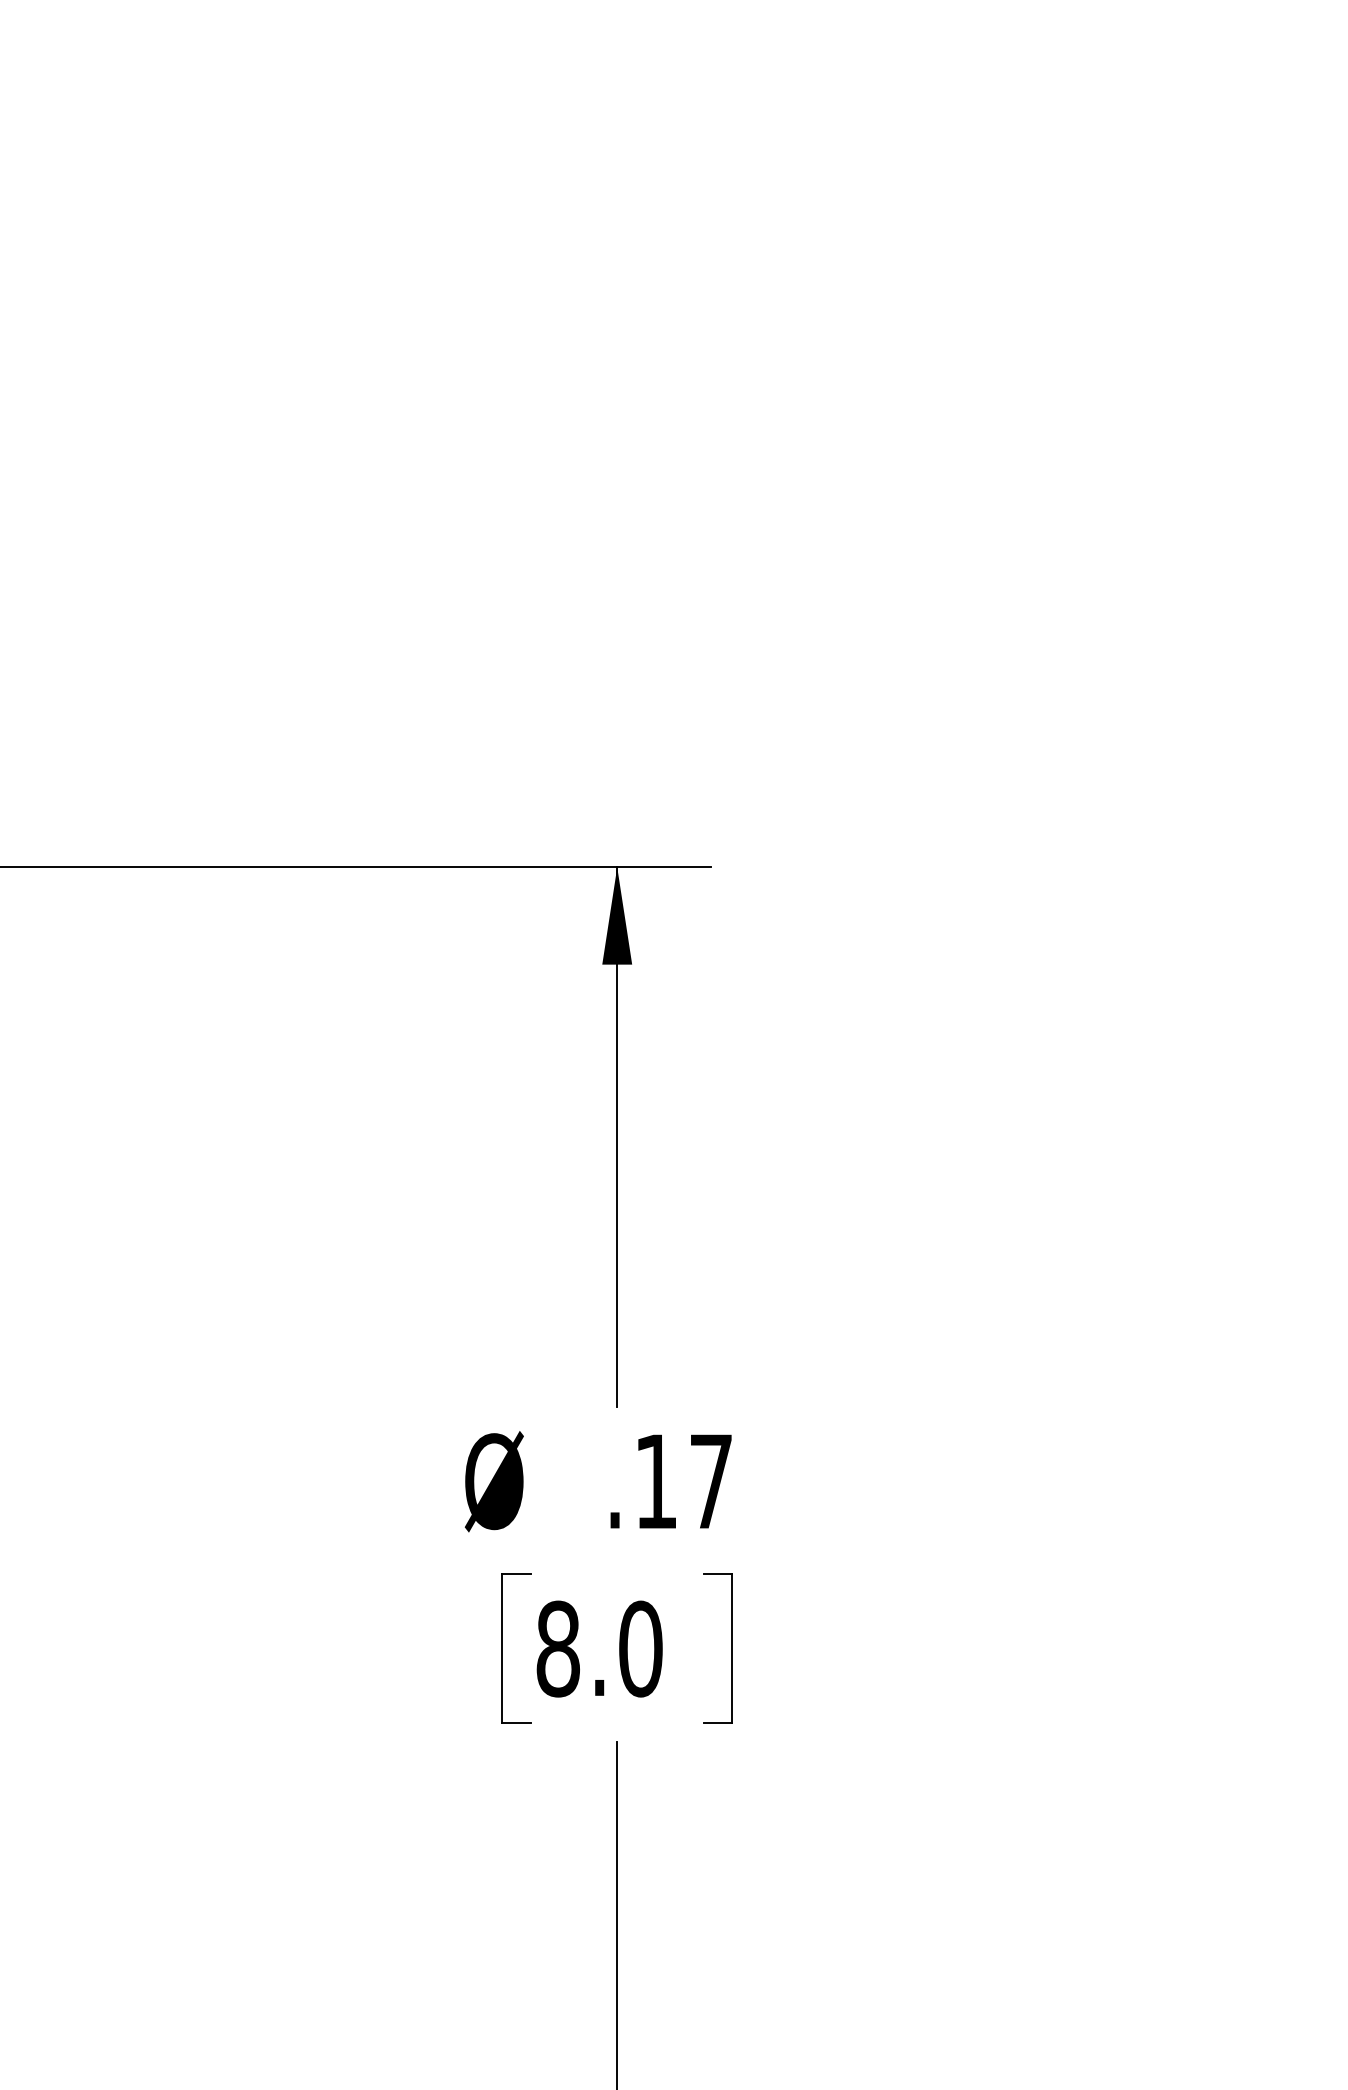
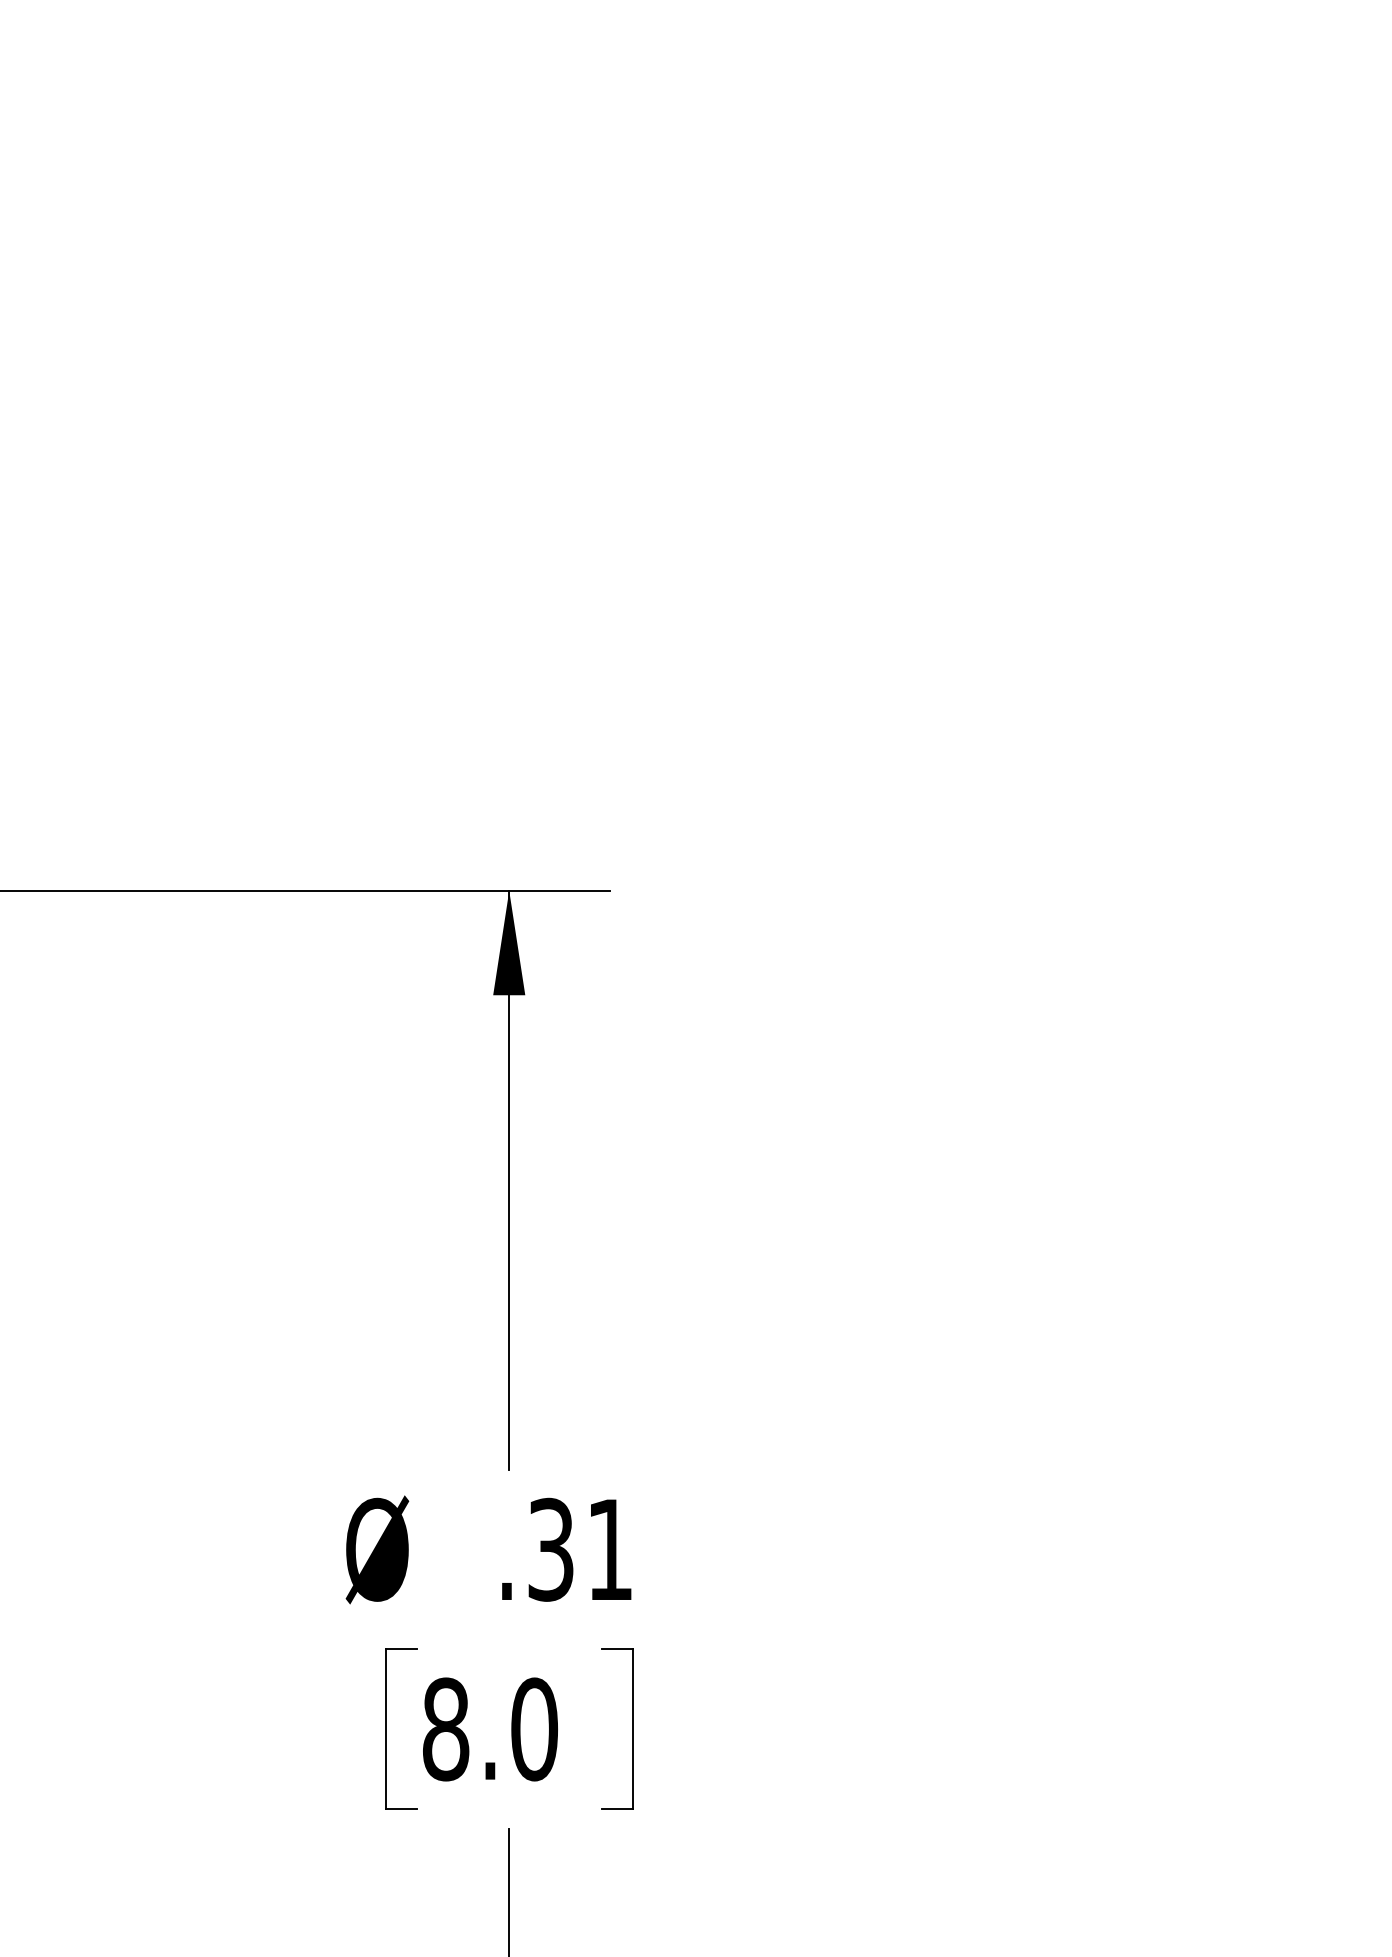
text: (683, 1481) -> (580, 1549), .17 -> .31

